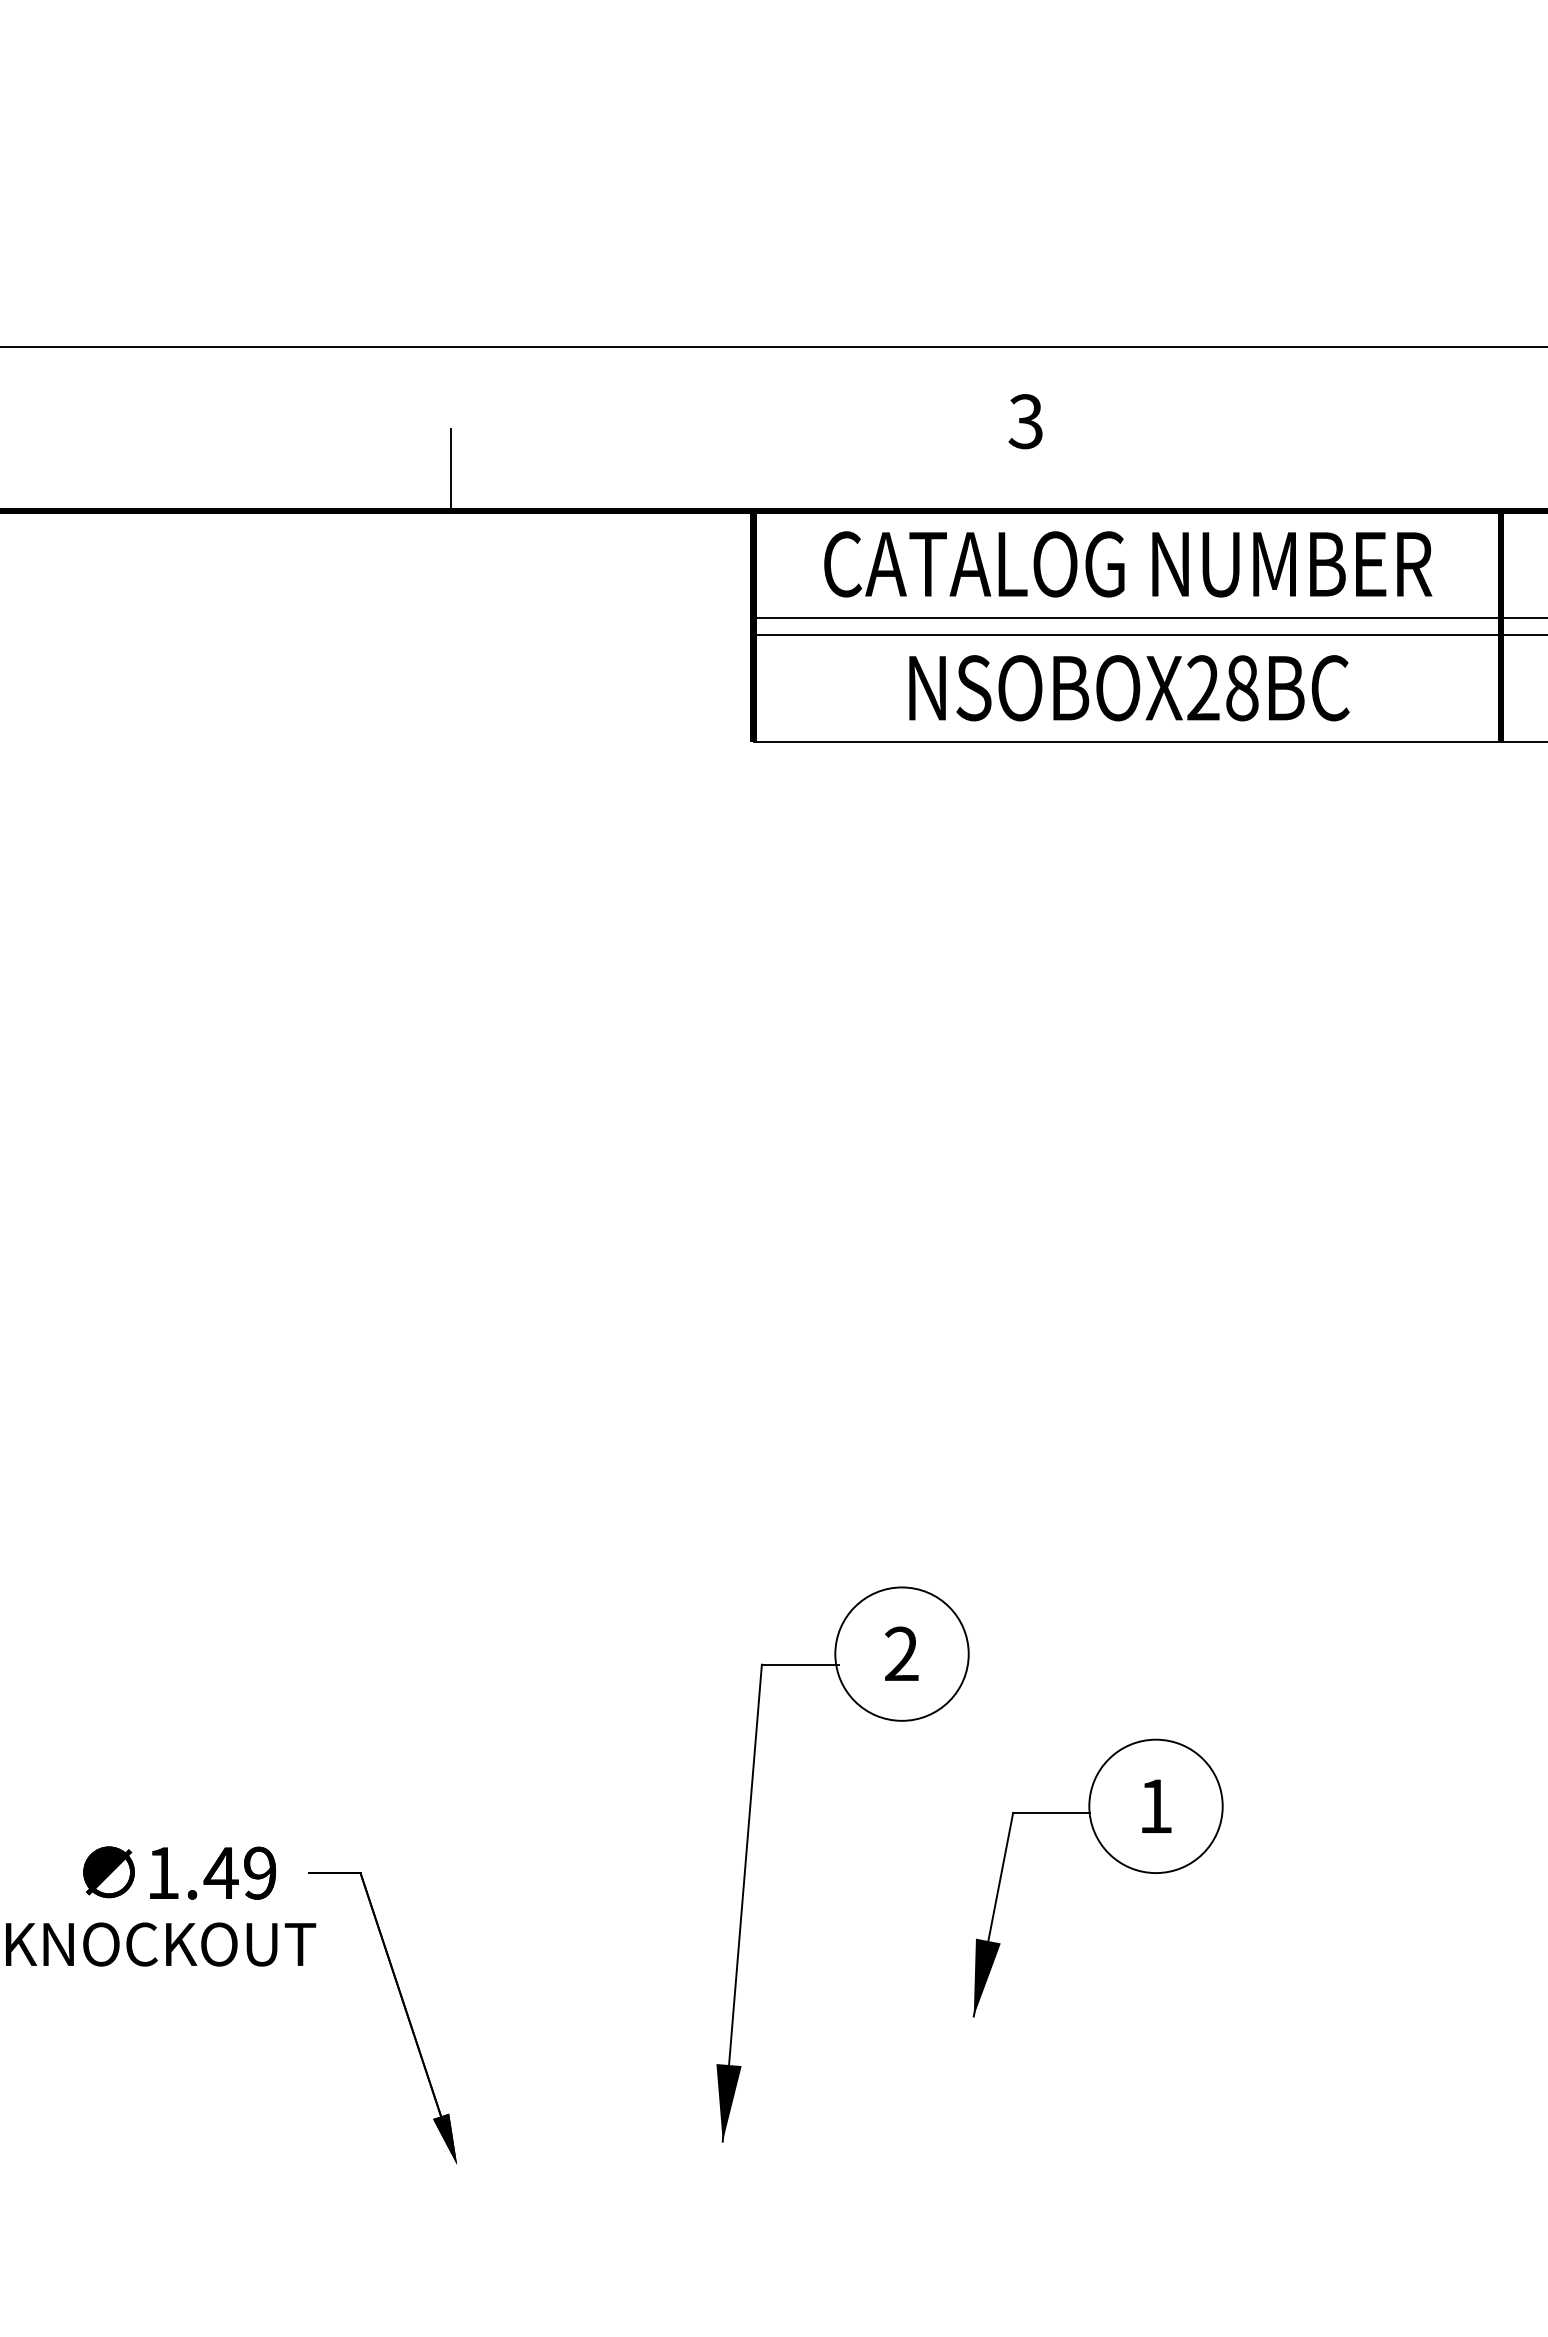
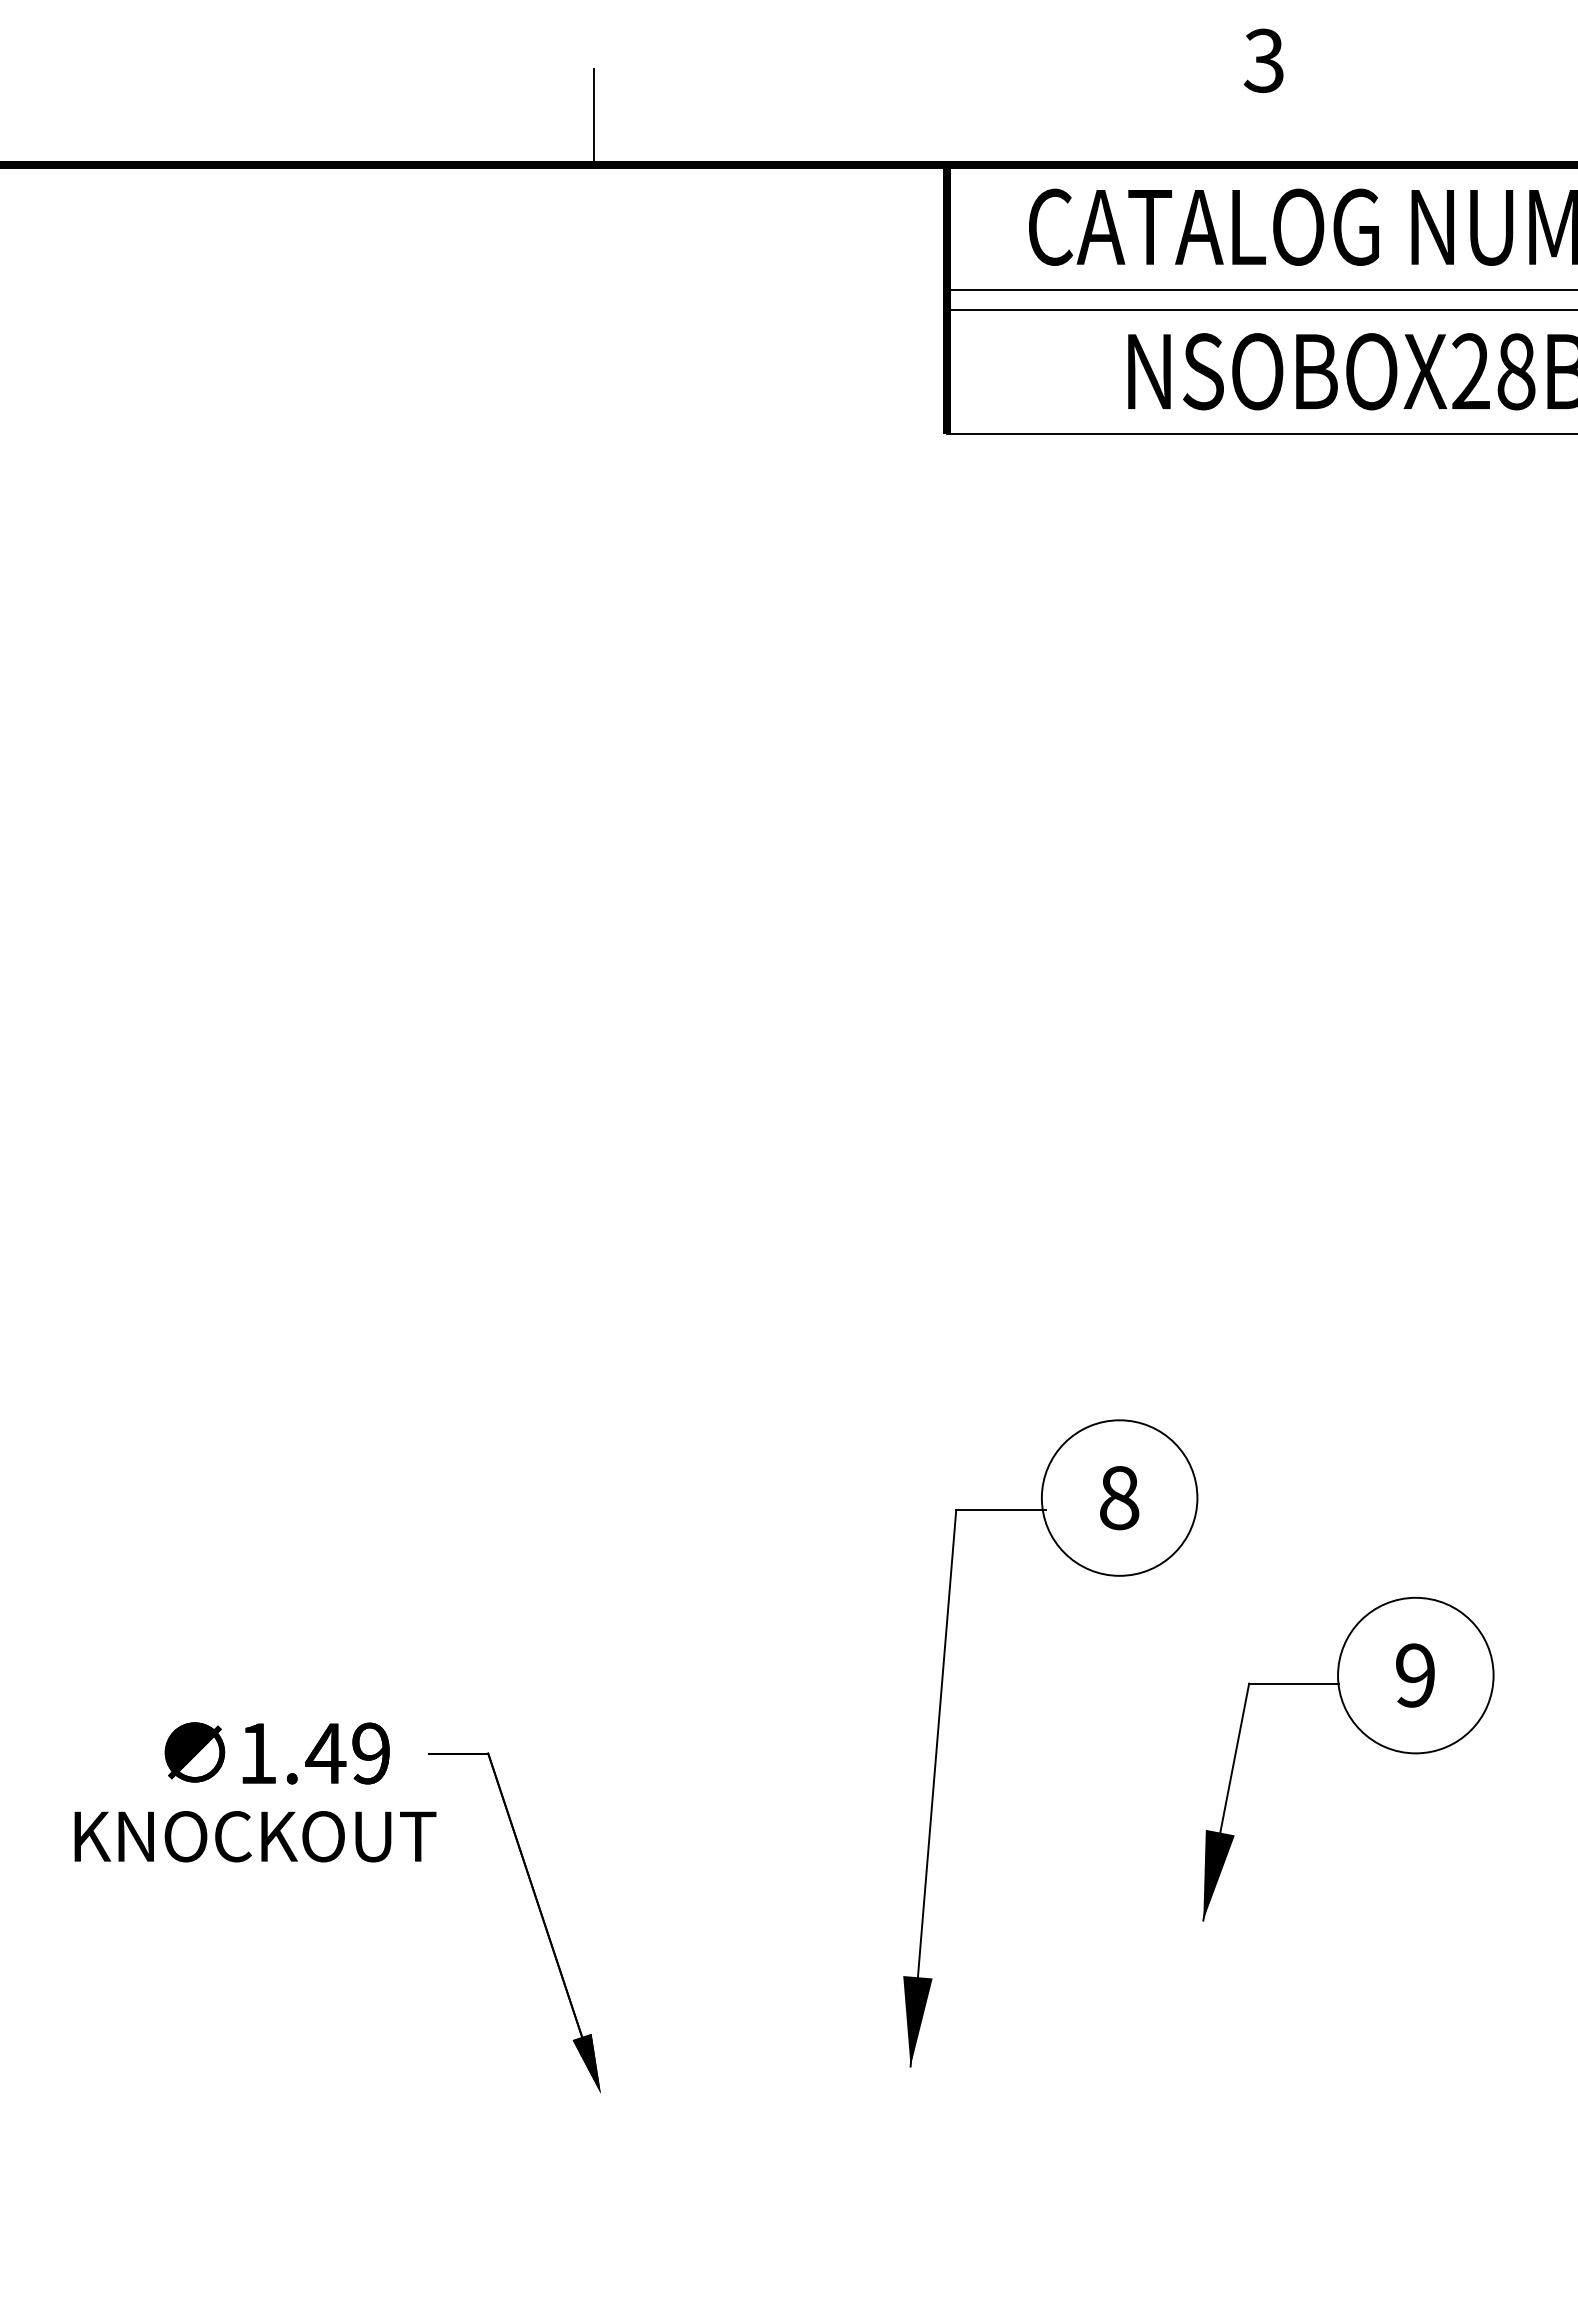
text: (901, 1653) -> (1119, 1497), 2 -> 8
text: (1155, 1805) -> (1415, 1674), 1 -> 9

